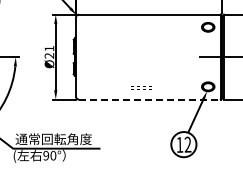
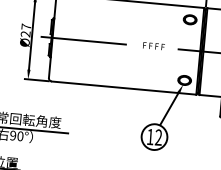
text: (49, 48) -> (26, 26), Ø21 -> Ø27
line: (106, 57) -> (83, 41), added
text: (141, 87) -> (154, 44), moved
line: (149, 99) -> (123, 87), dashed -> solid

